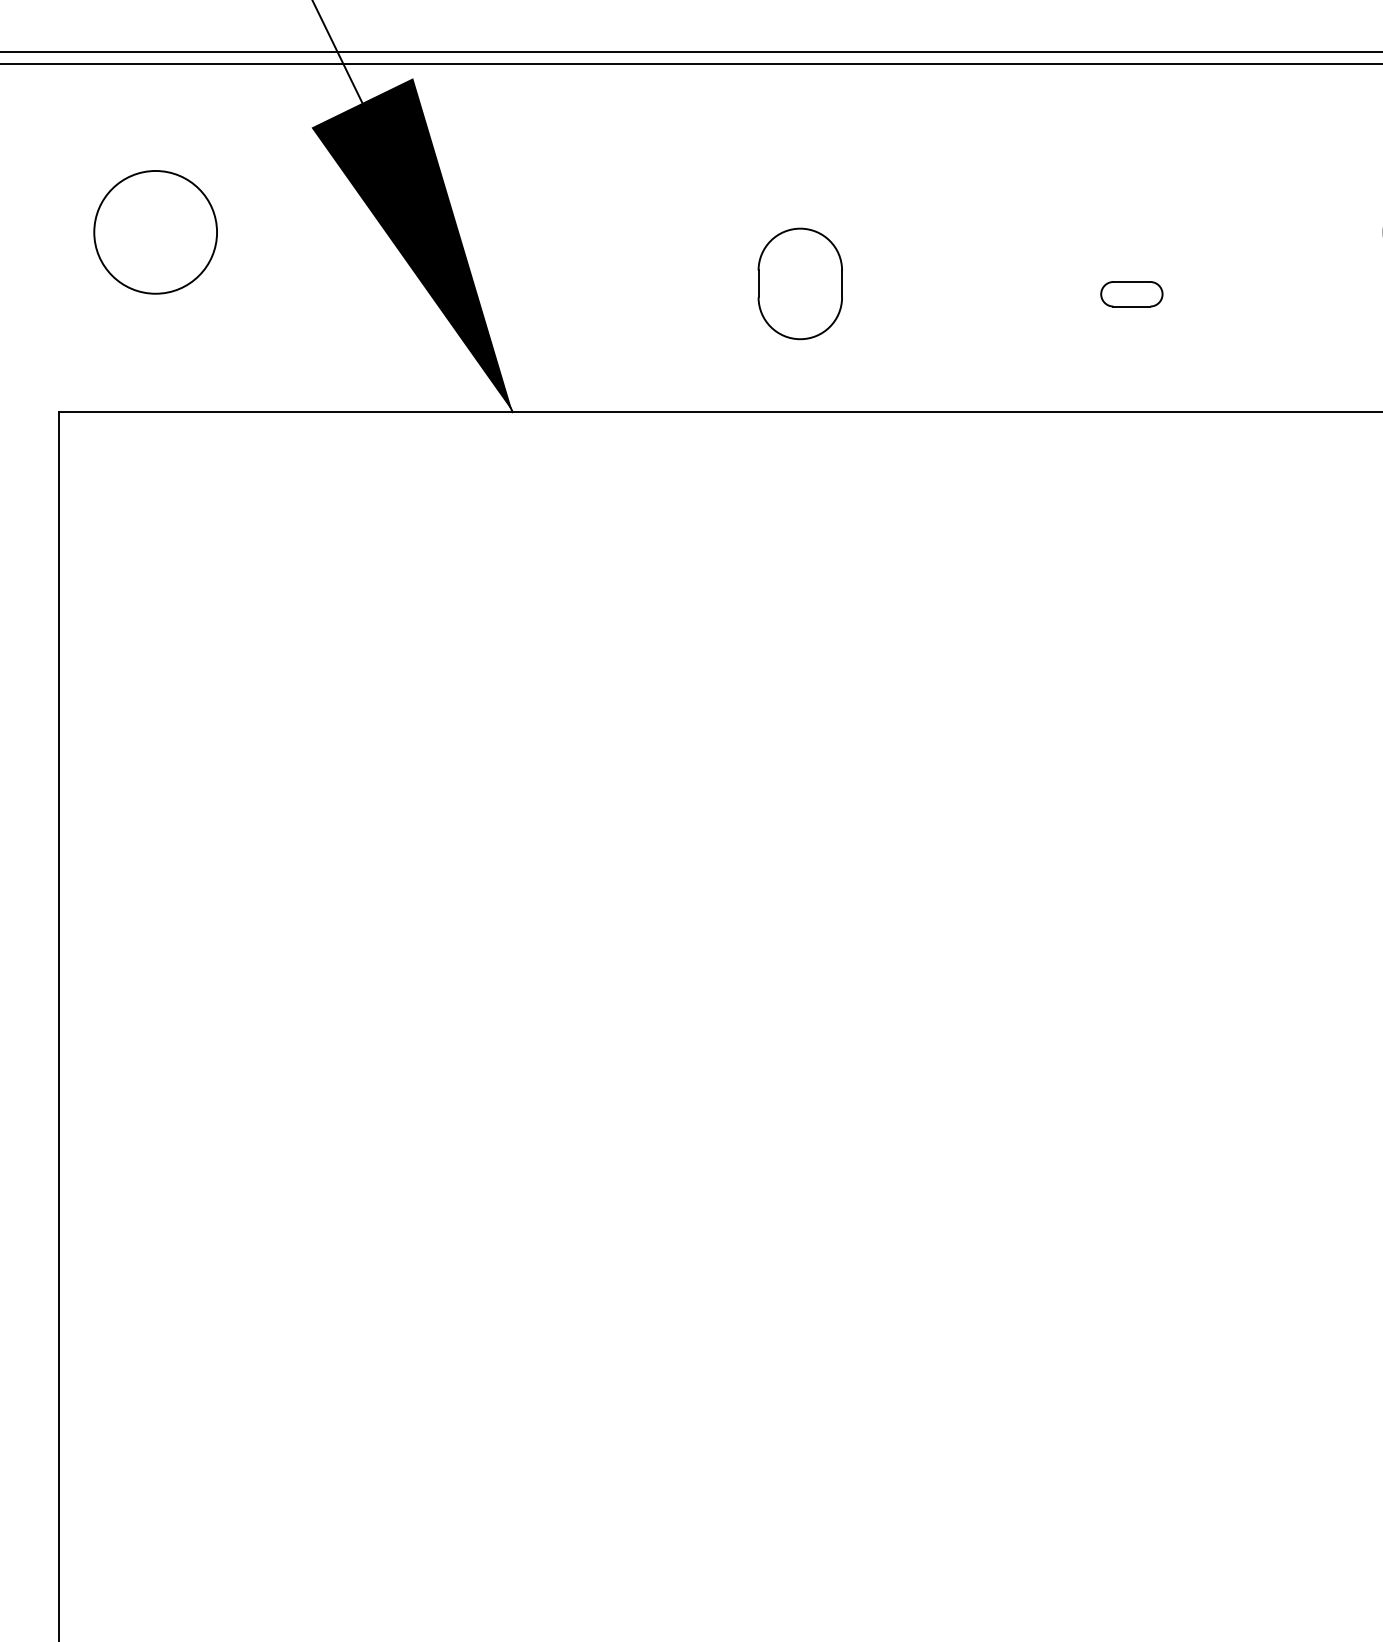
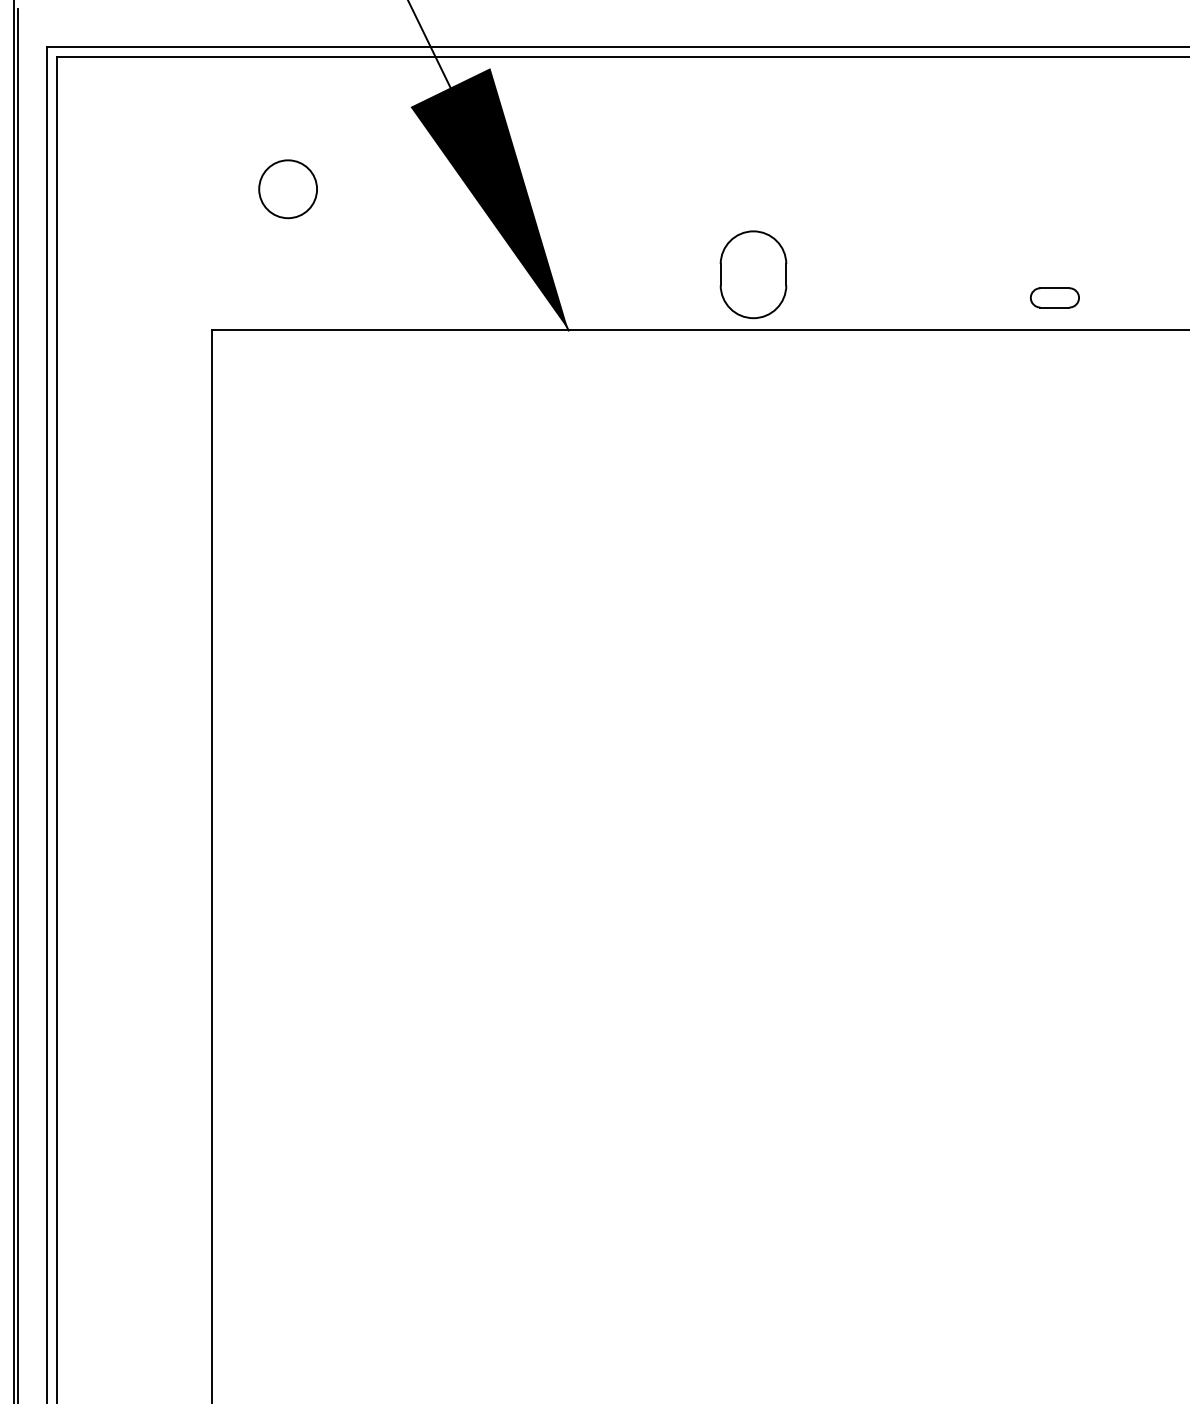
circle: (154, 232) -> (287, 189), size x0.6
part: (800, 283) -> (753, 274), moved
part: (1131, 293) -> (1054, 297), moved

